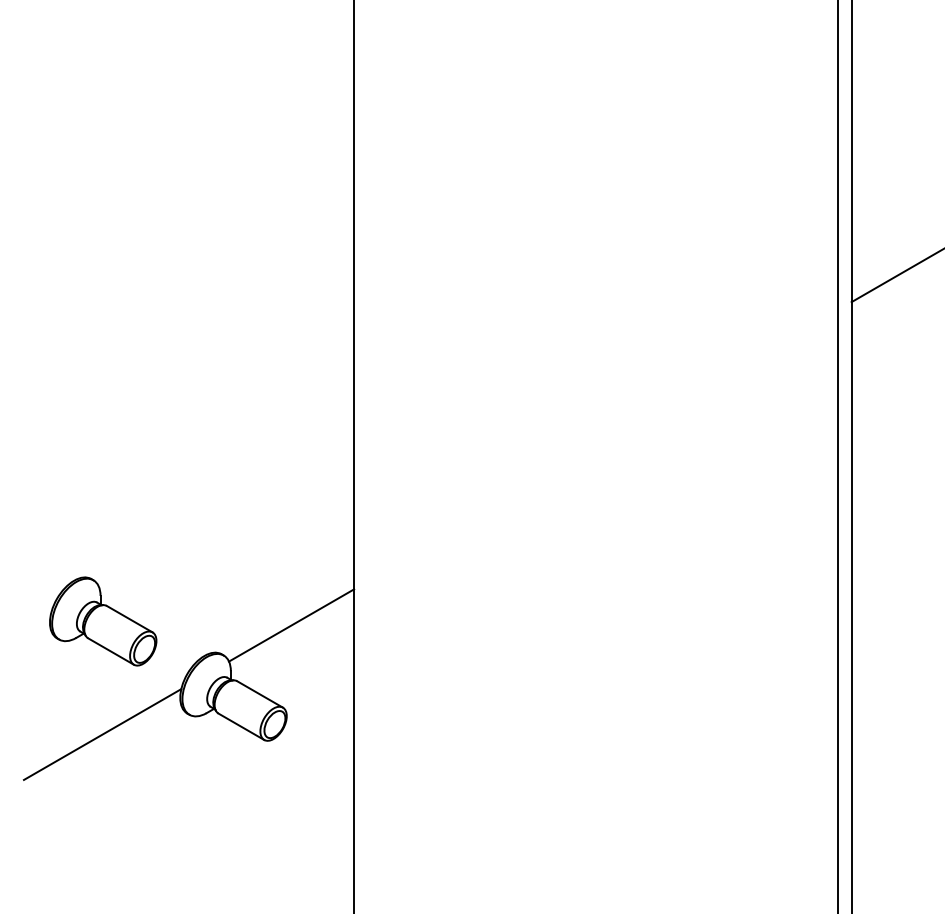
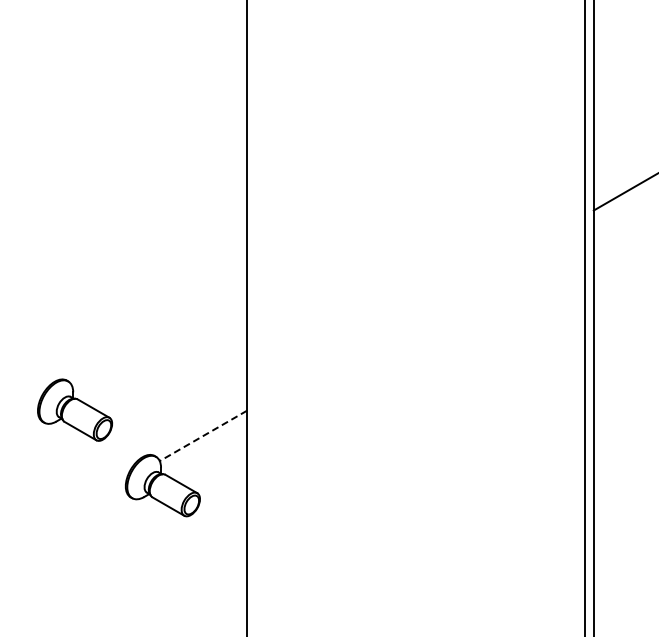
part: (102, 620) -> (74, 409), moved
line: (290, 626) -> (202, 436), solid -> dashed
line: (102, 733) -> (71, 511), removed

